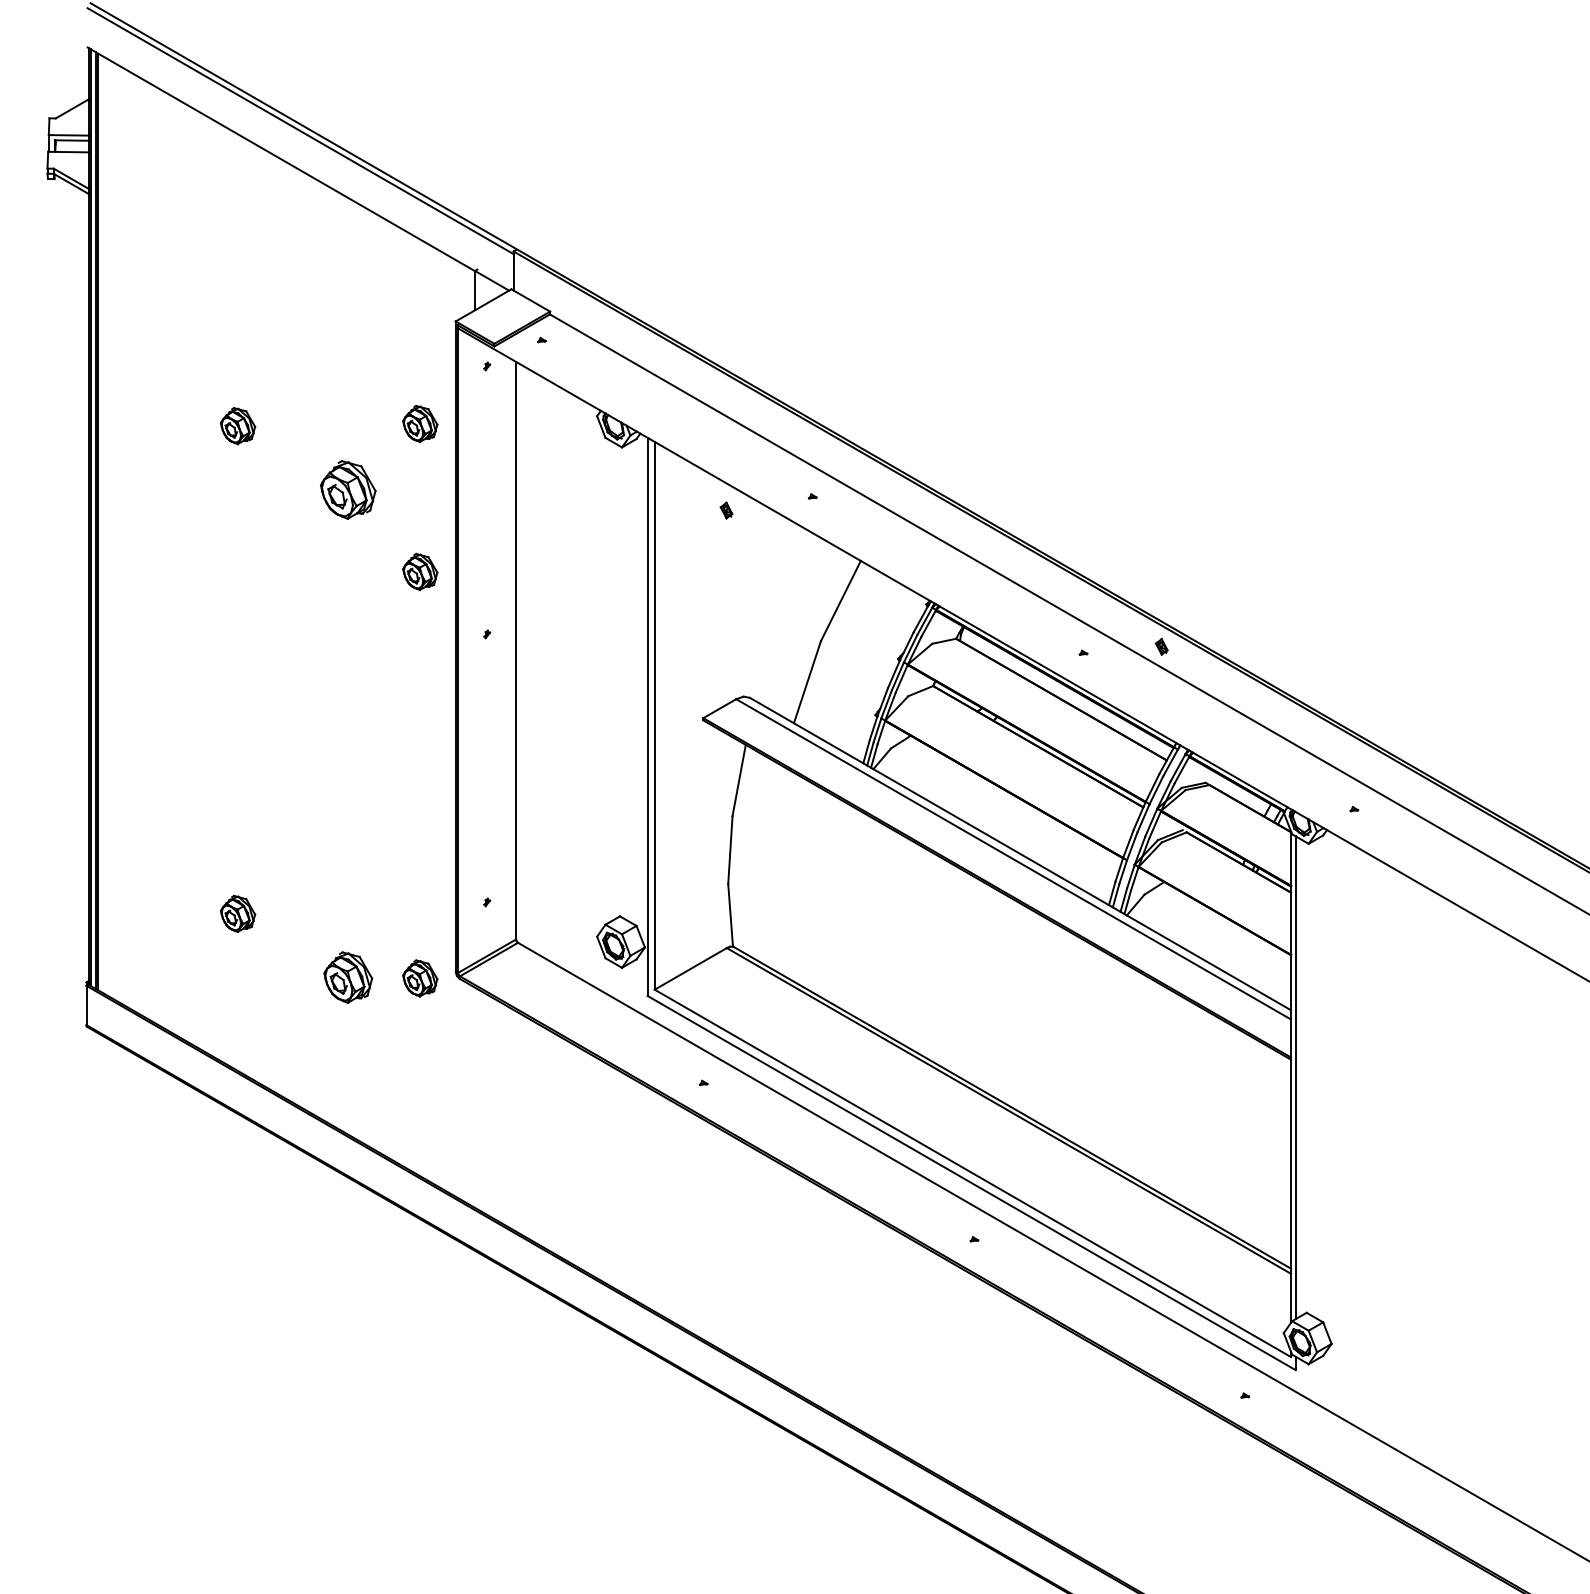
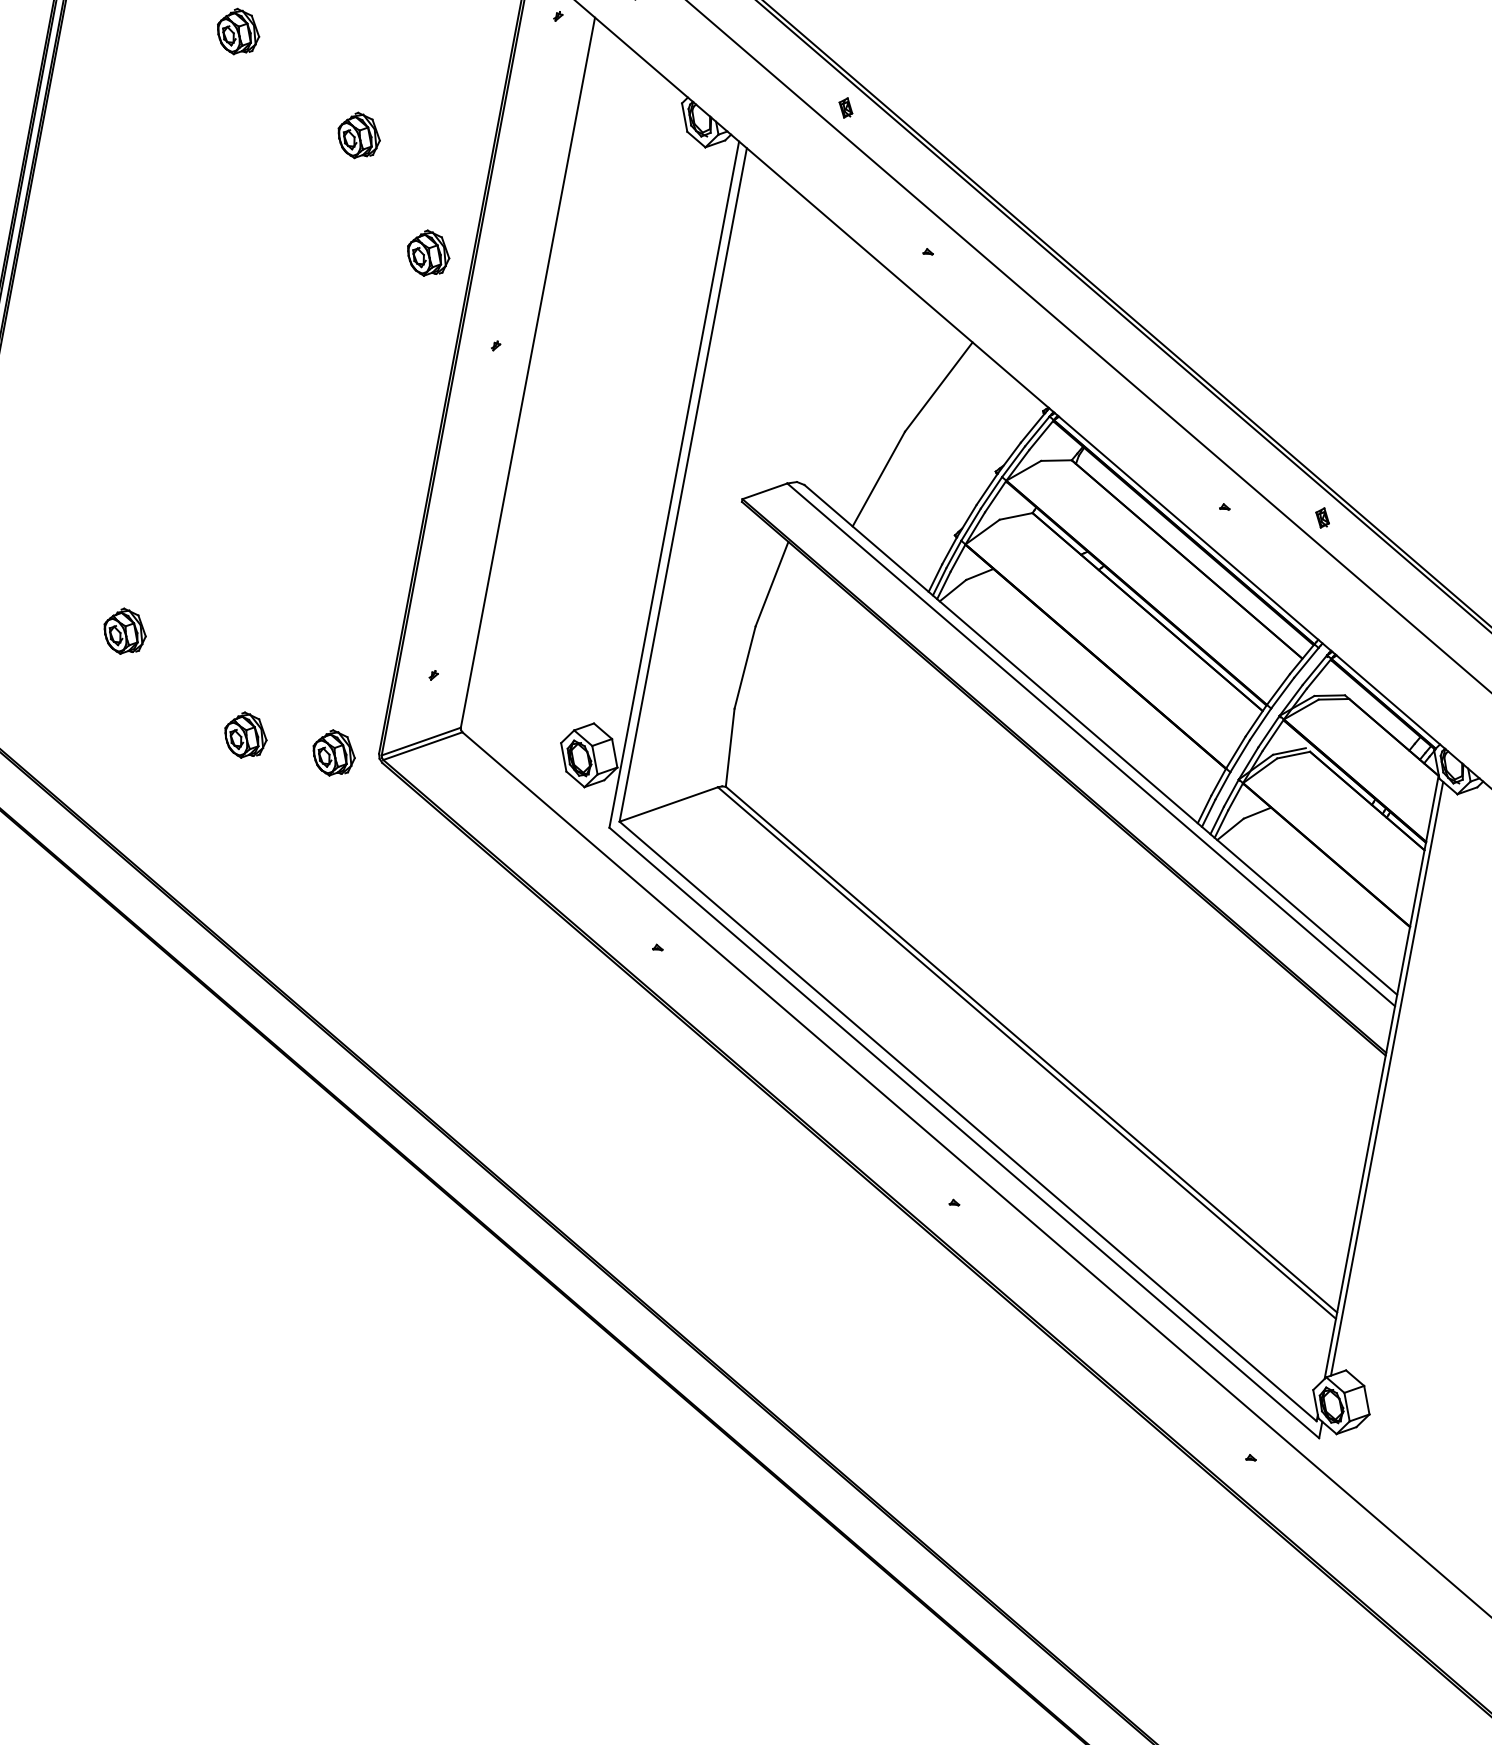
part: (420, 423) -> (463, 71), removed
part: (348, 489) -> (359, 135), size x0.62
part: (726, 510) -> (845, 107), moved
part: (348, 977) -> (245, 735), size x0.71

